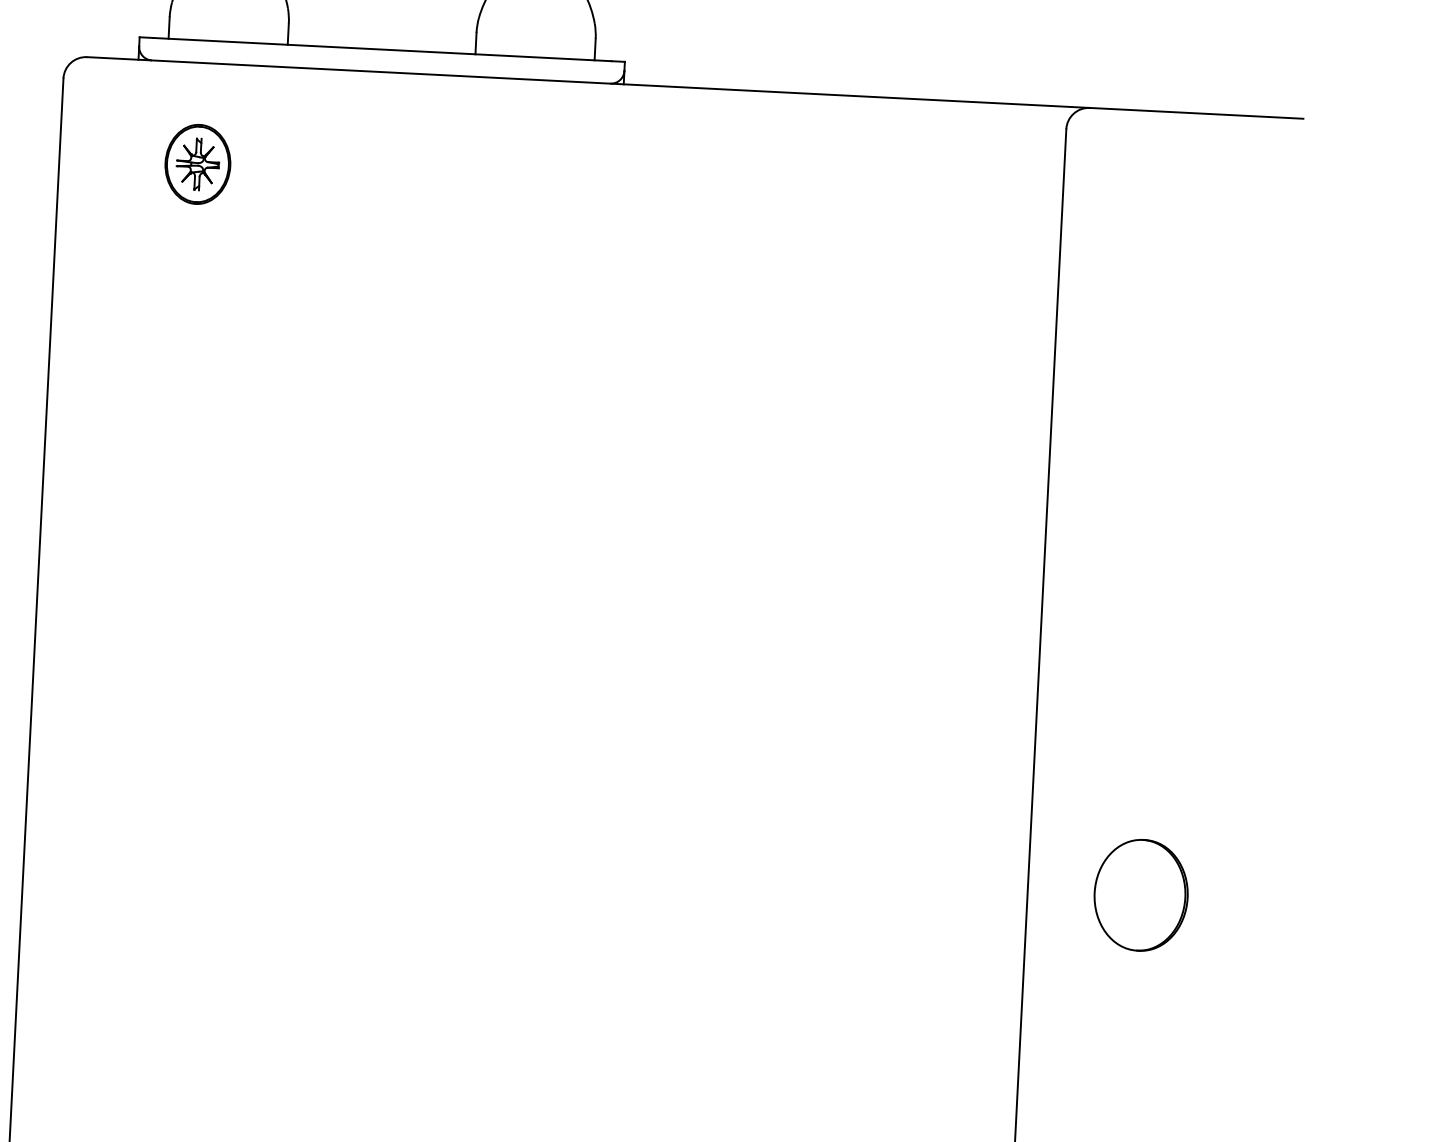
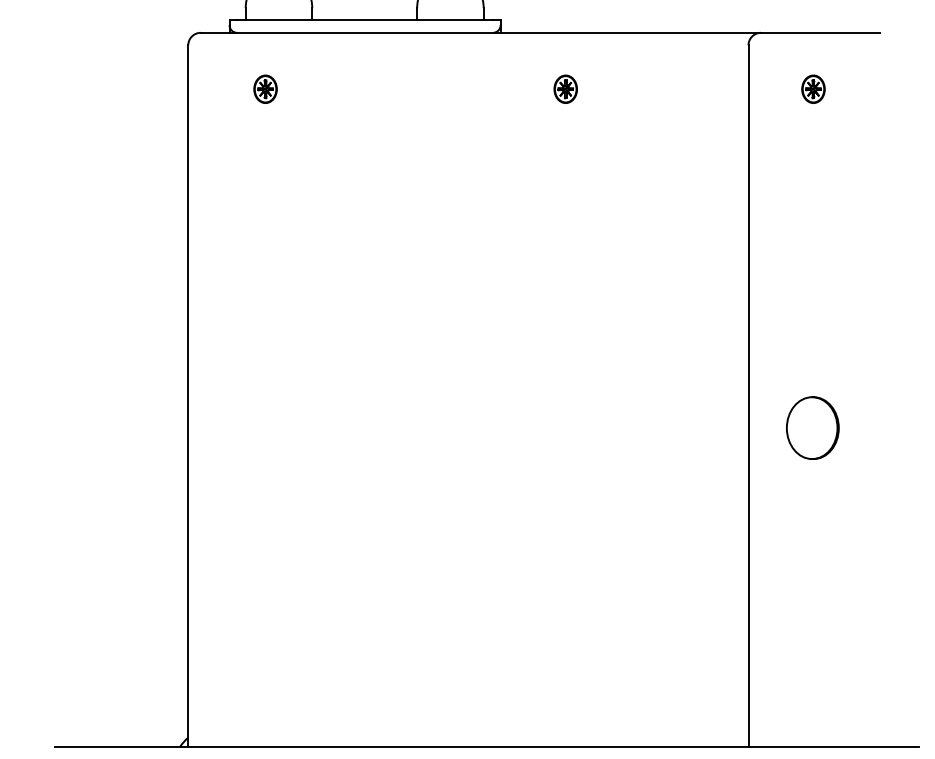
part: (197, 162) -> (265, 88), size x0.62
part: (734, 189) -> (565, 88), added
part: (1178, 212) -> (813, 88), added
part: (1140, 894) -> (812, 427), moved

